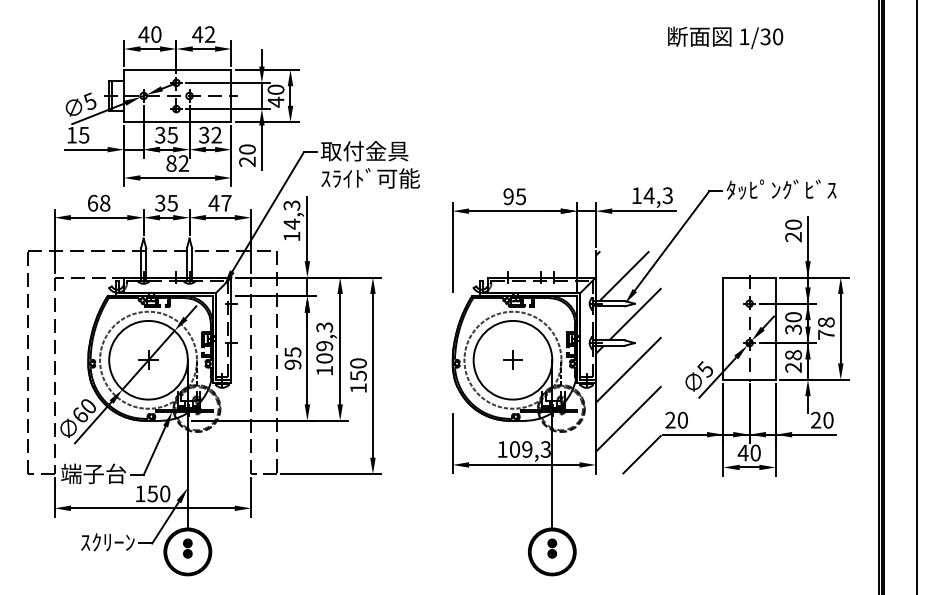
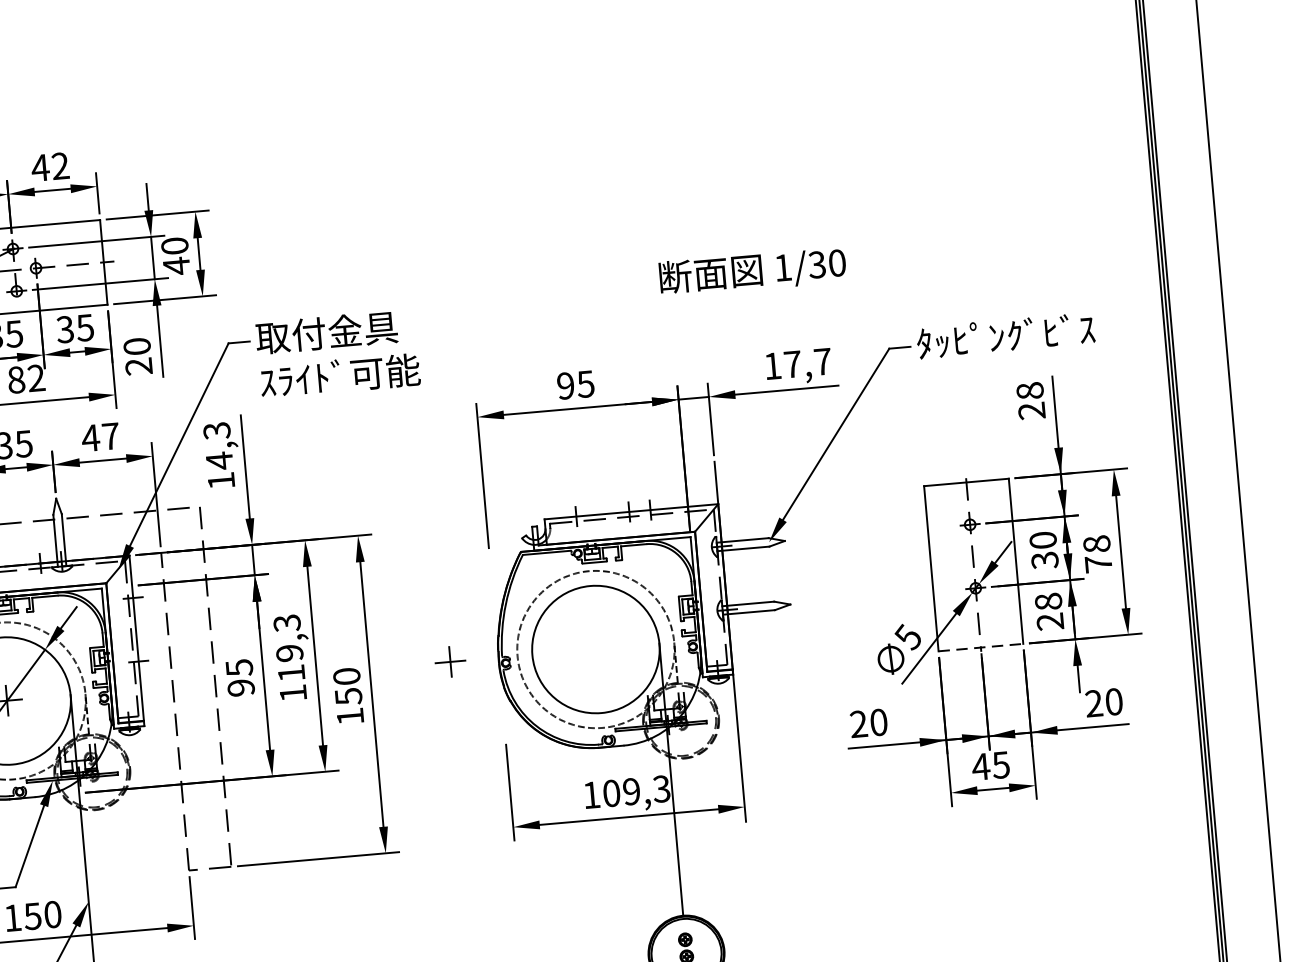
text: (725, 37) -> (752, 271), moved
text: (216, 134) -> (85, 326), 32 -> 35
text: (657, 195) -> (806, 362), 14,3 -> 17,7
text: (793, 224) -> (1029, 390), 20 -> 28
text: (324, 358) -> (291, 673), 109,3 -> 119,3
part: (512, 359) -> (449, 661), moved
hatch: (628, 362) -> (782, 636), removed
line: (750, 379) -> (982, 647), solid -> dashed
text: (755, 452) -> (1000, 764), 40 -> 45

